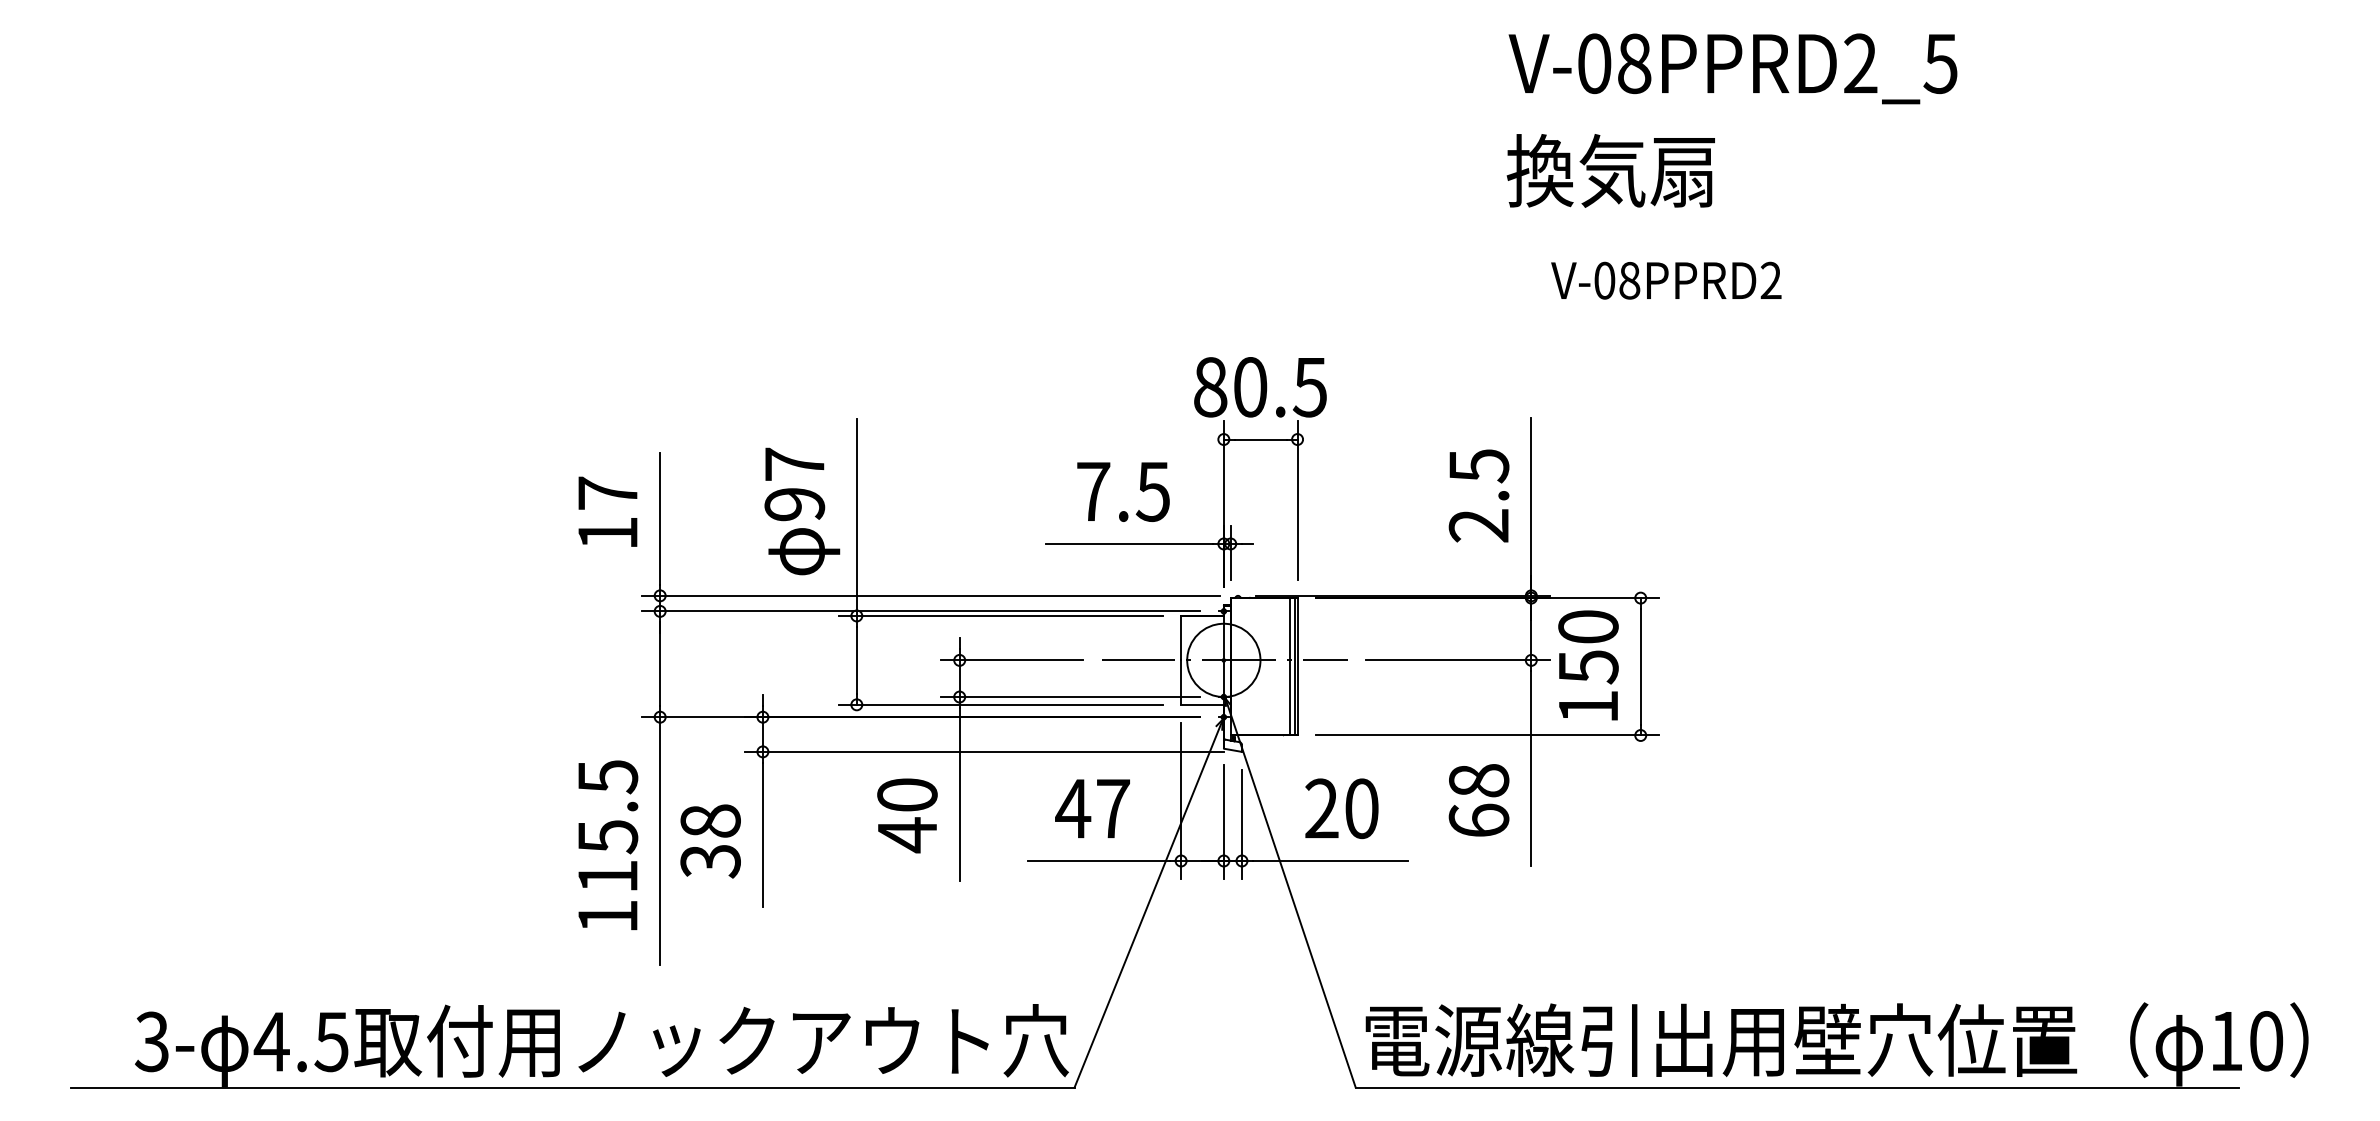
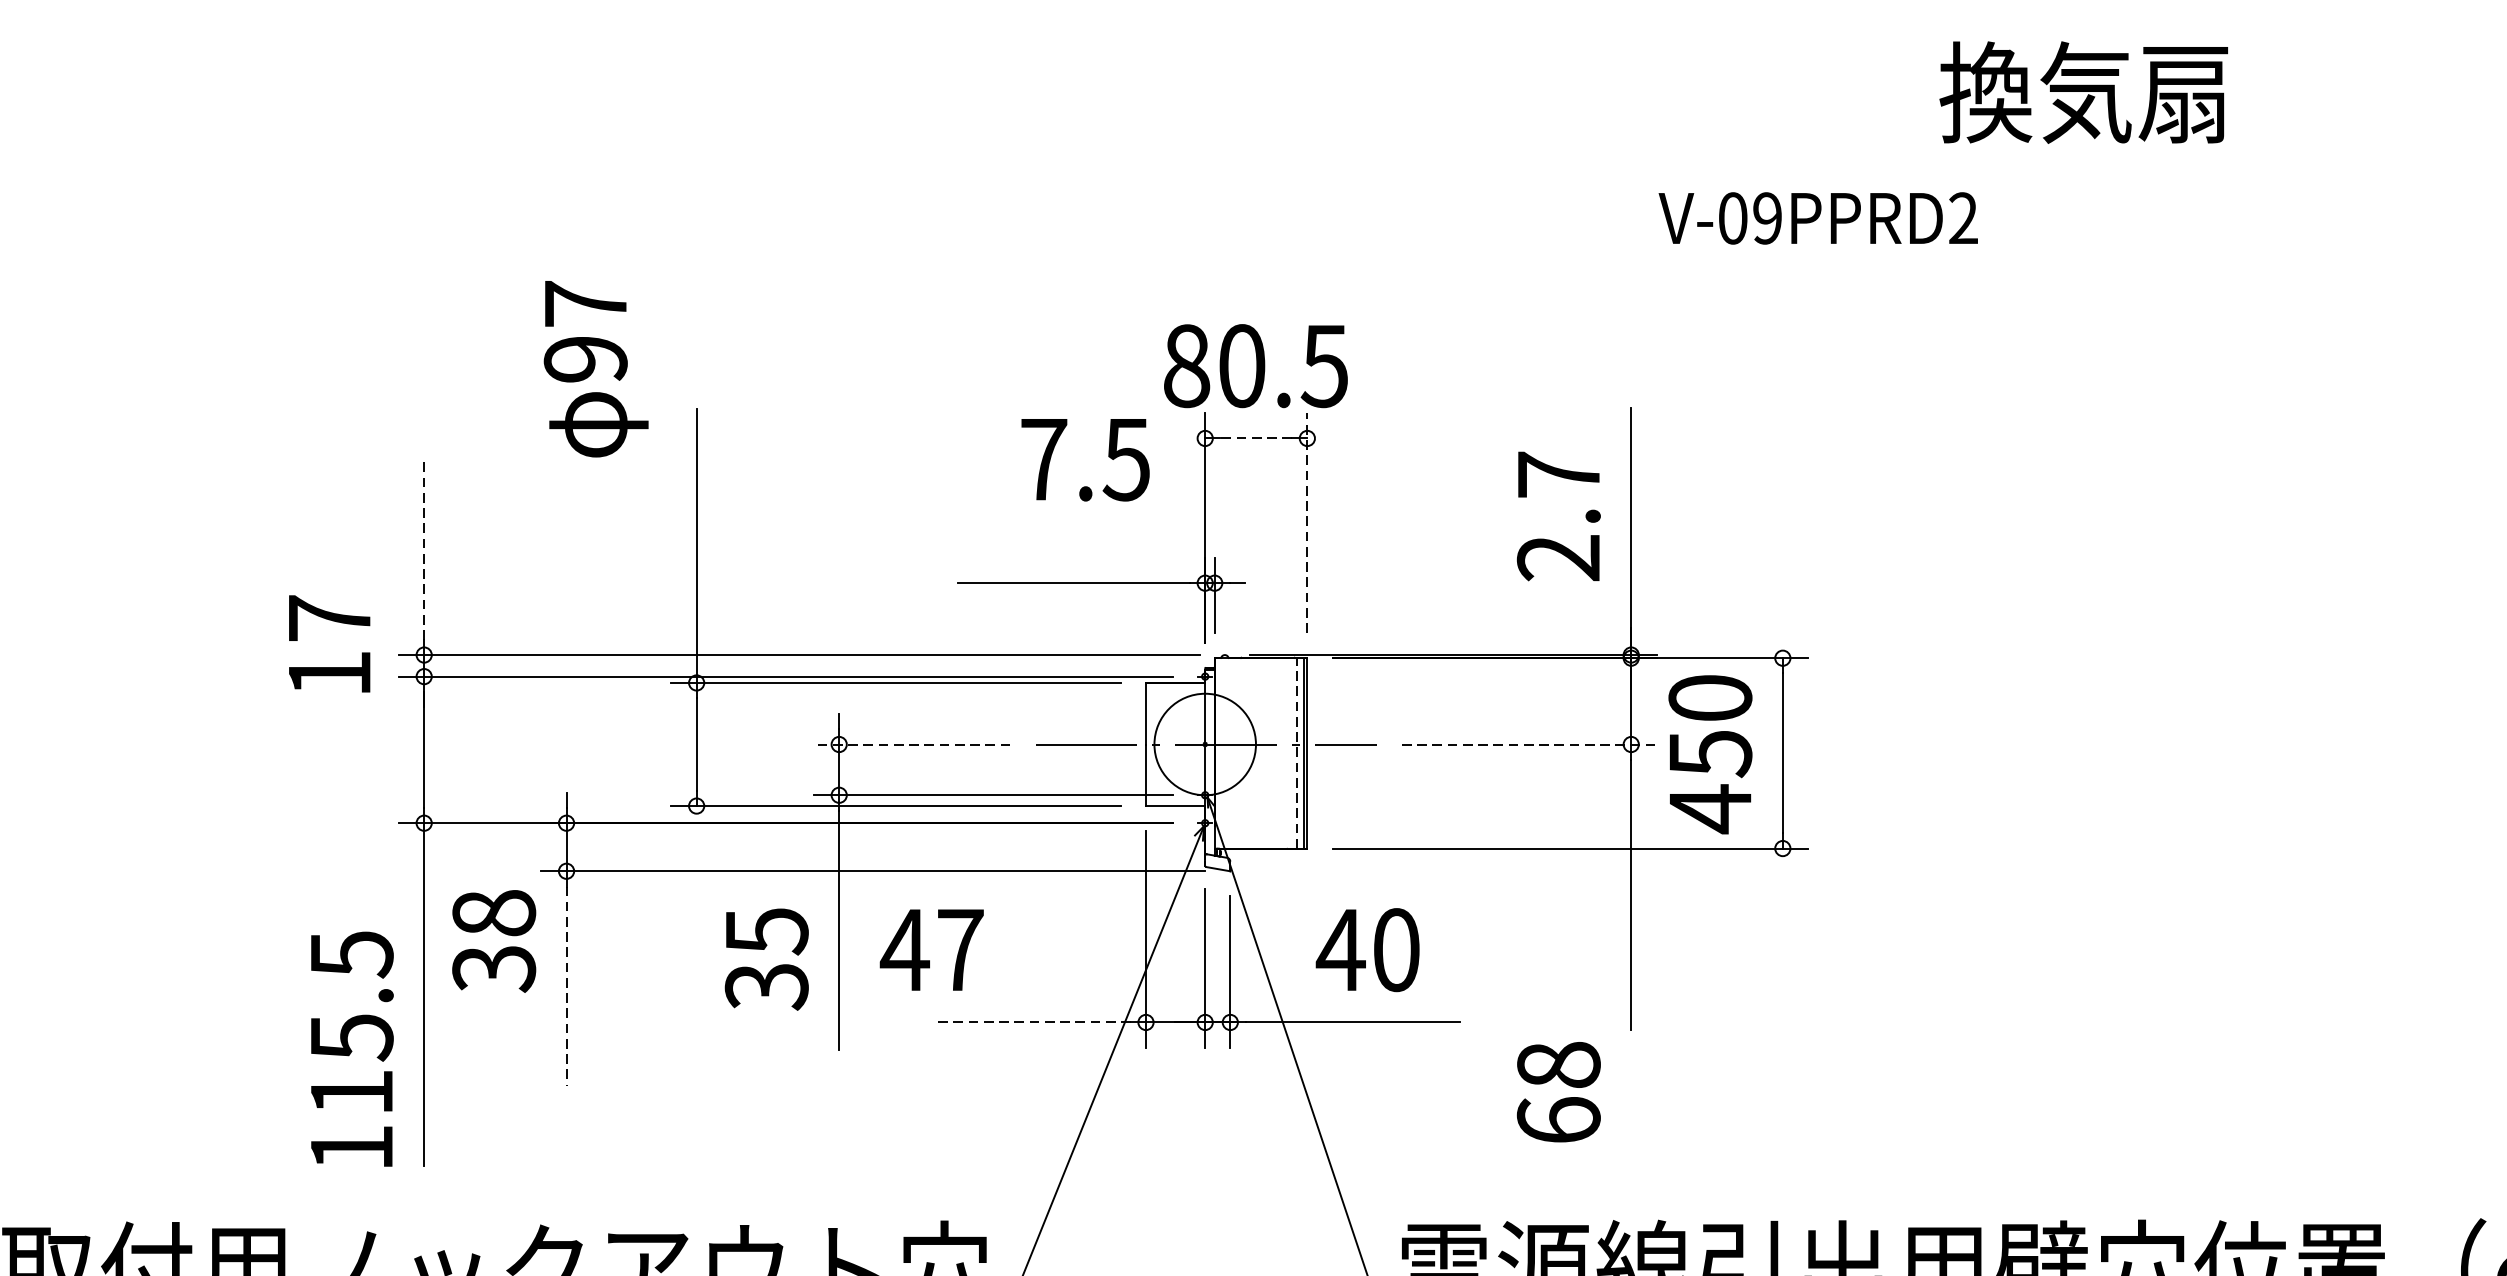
text: (1610, 170) -> (2083, 92), moved
text: (1629, 280) -> (1767, 218), V-08PPRD2 -> V-09PPRD2
line: (1260, 439) -> (1255, 438), solid -> dashed
text: (1479, 466) -> (1559, 475), 2.5 -> 2.7
text: (1123, 491) -> (1085, 459), moved
line: (1297, 500) -> (1307, 522), solid -> dashed
text: (607, 511) -> (329, 643), moved
text: (802, 511) -> (596, 369), moved
line: (660, 518) -> (424, 547), solid -> dashed
line: (1012, 660) -> (912, 744), solid -> dashed
line: (1457, 660) -> (1528, 744), solid -> dashed
line: (1290, 666) -> (1297, 752), solid -> dashed
text: (1588, 707) -> (1710, 809), 150 -> 450
text: (1478, 800) -> (1558, 1092), moved
text: (1092, 808) -> (931, 949), moved
text: (1321, 808) -> (1340, 949), 20 -> 40
text: (907, 815) -> (766, 959), 40 -> 35
line: (762, 834) -> (565, 985), solid -> dashed
text: (710, 841) -> (493, 941), moved
text: (608, 845) -> (352, 1049), moved
line: (1098, 861) -> (1031, 1023), solid -> dashed

